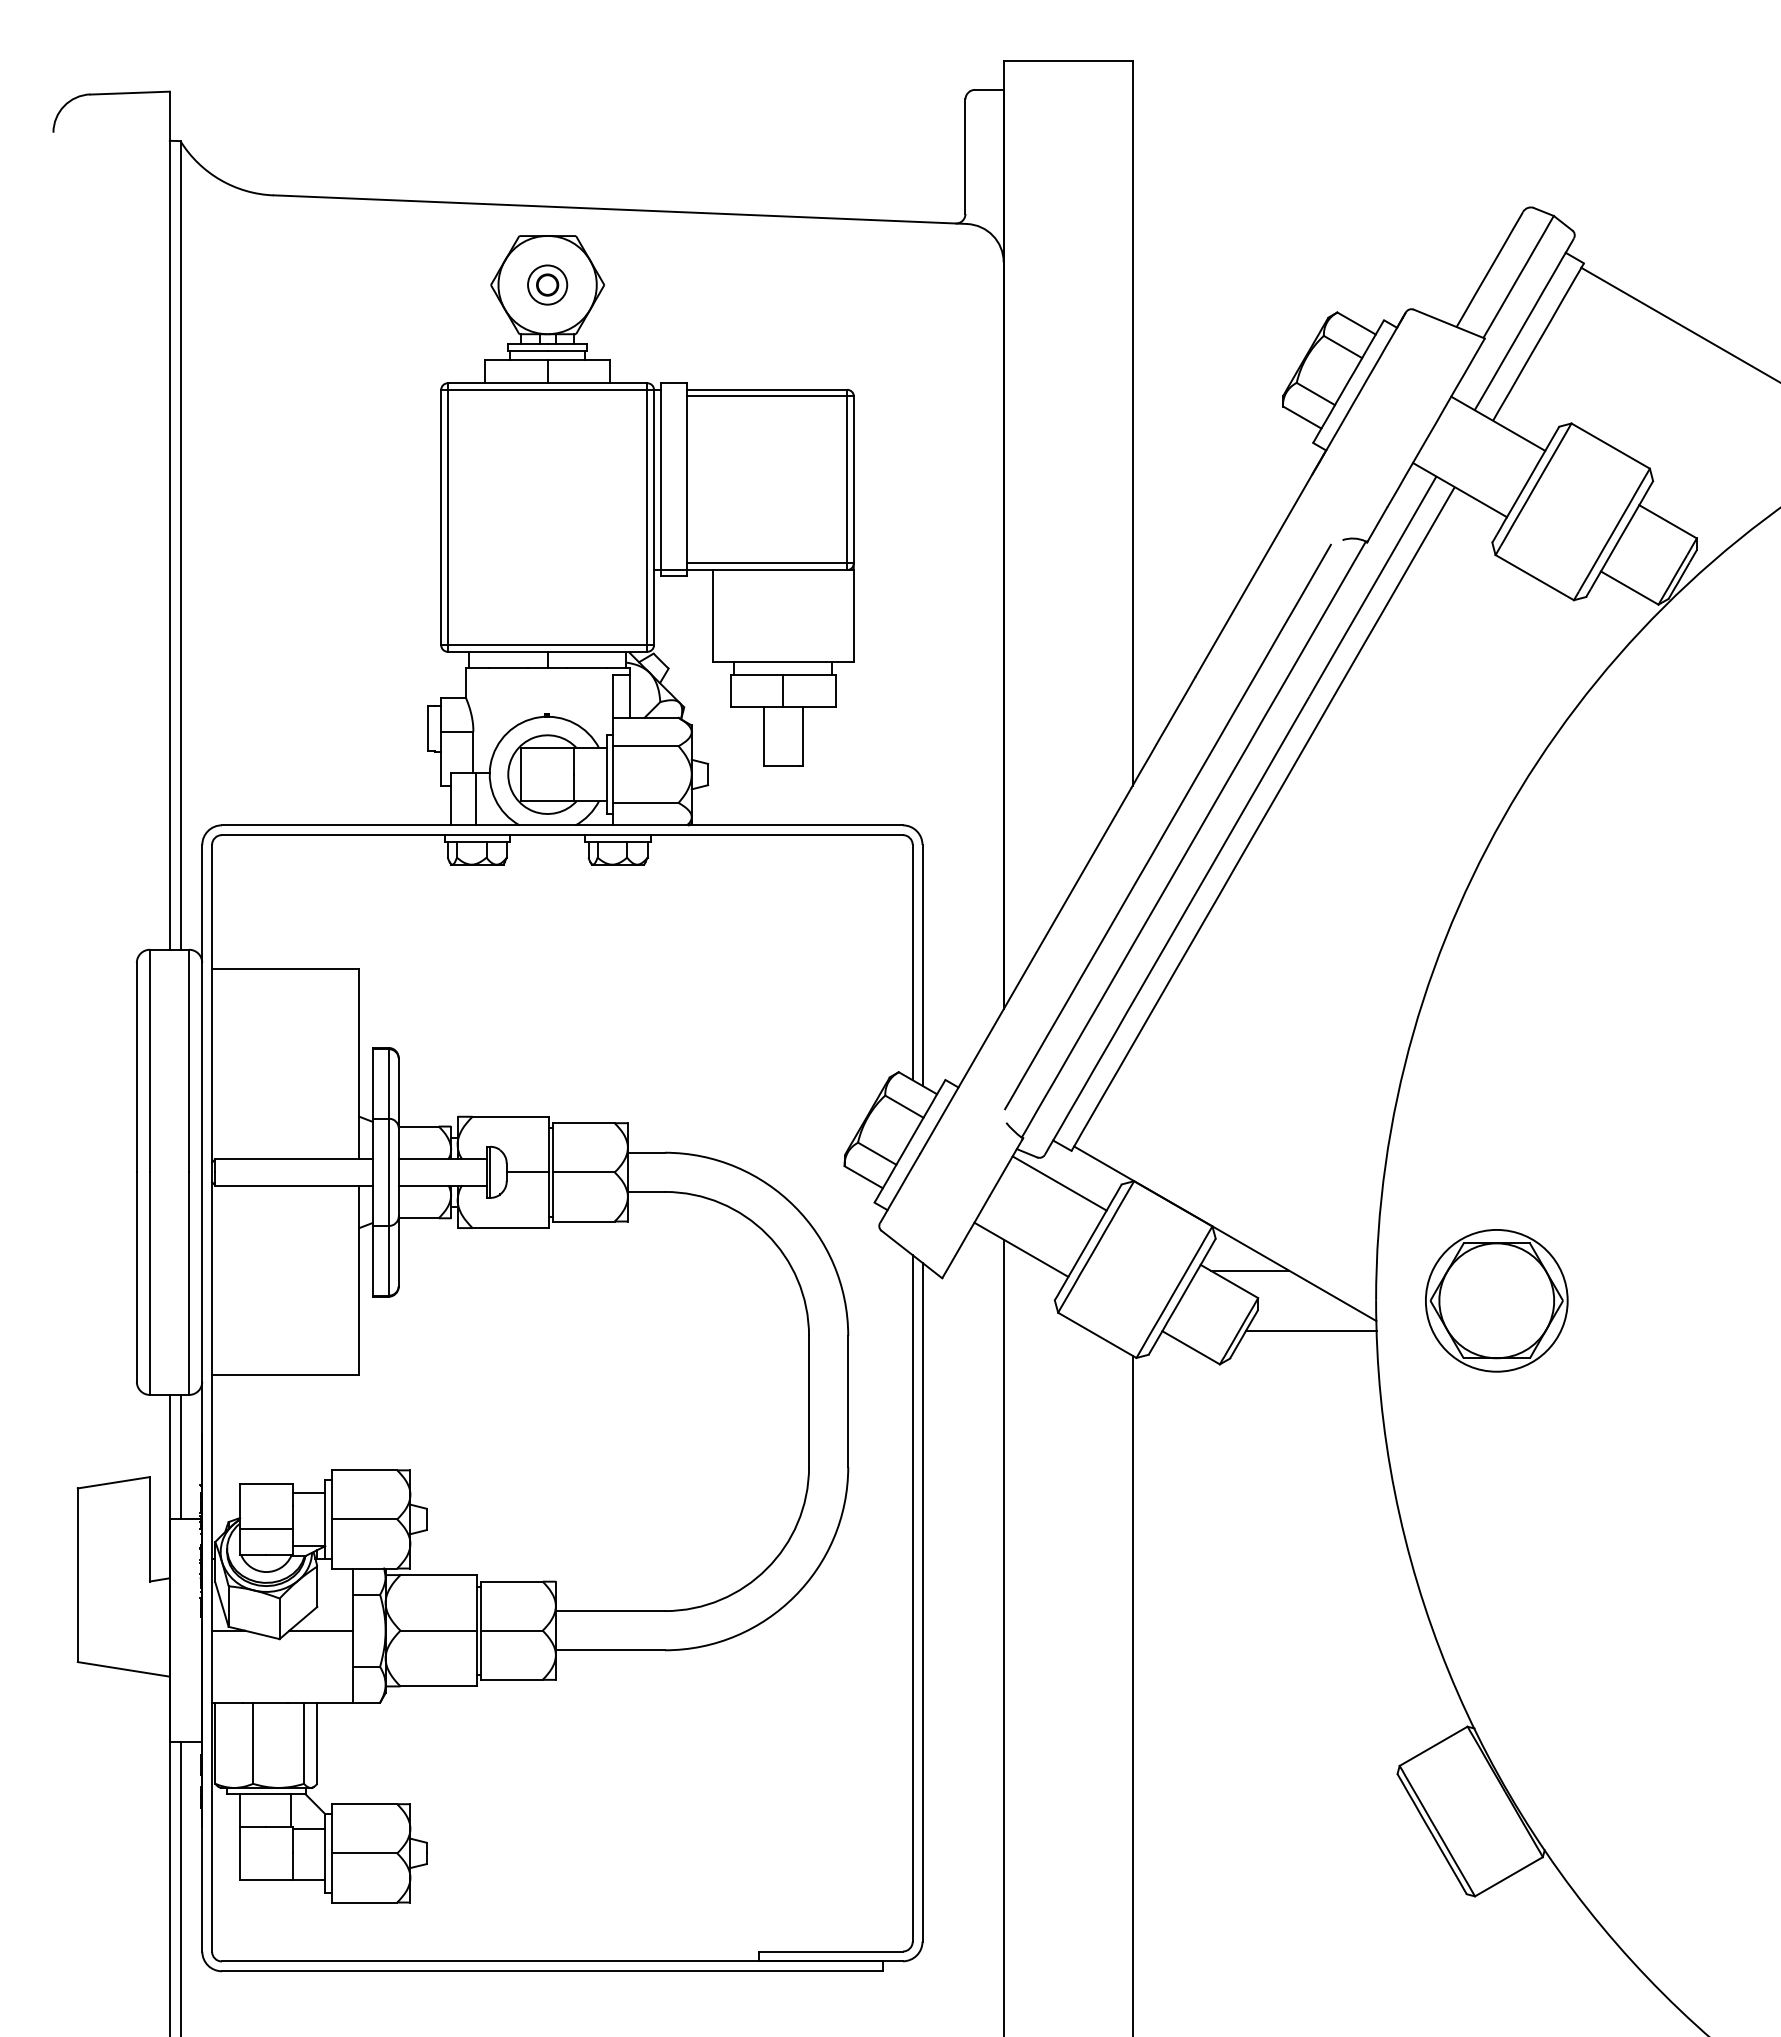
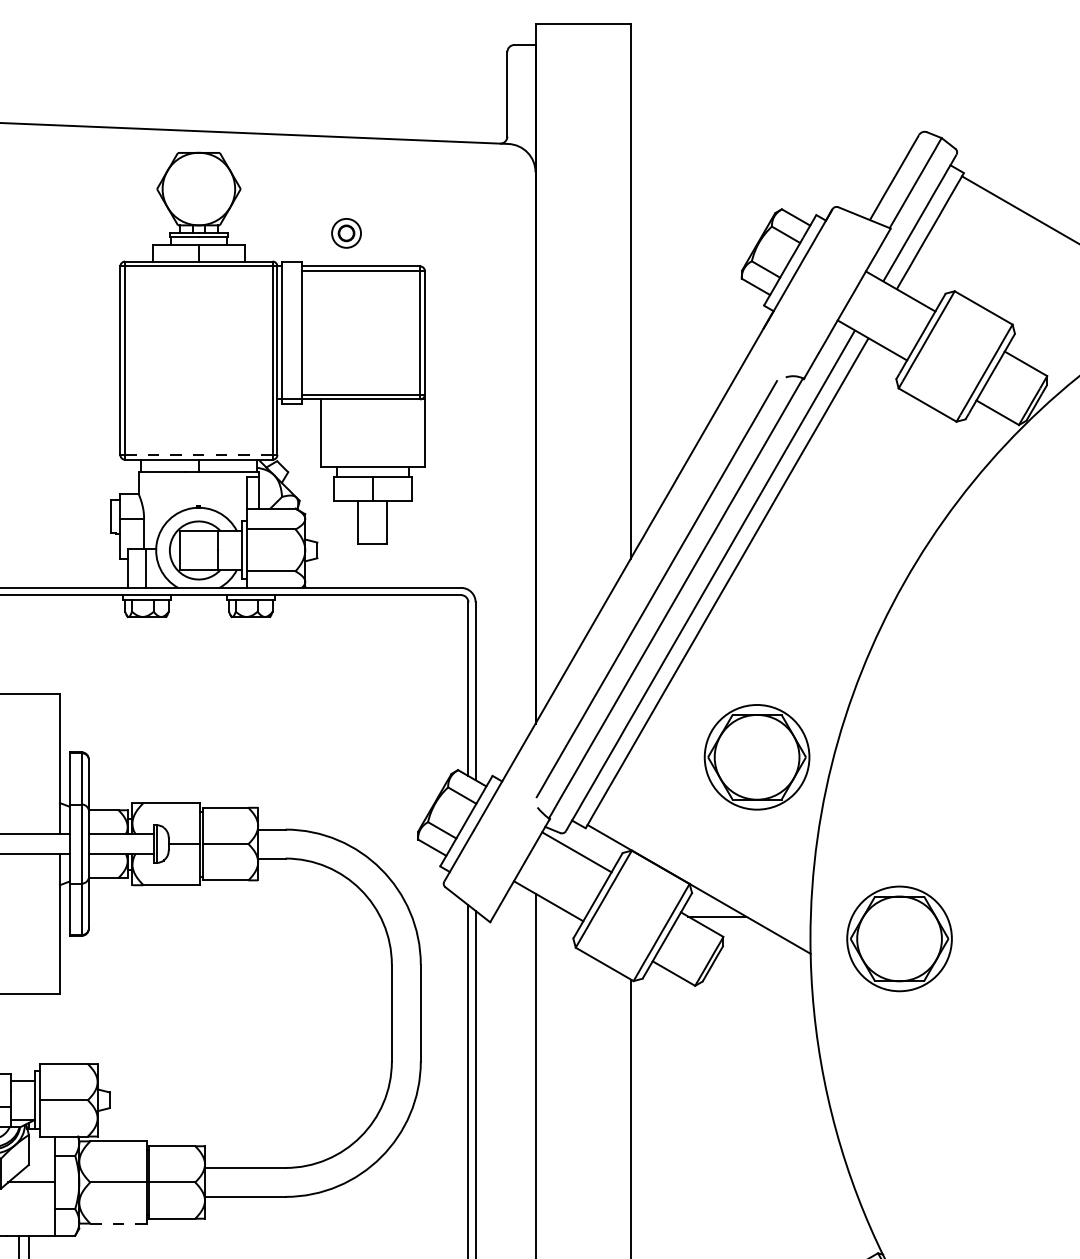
part: (547, 284) -> (346, 232), moved
line: (547, 645) -> (198, 455), solid -> dashed
part: (1303, 1054) -> (756, 757), added
line: (1311, 1331) -> (762, 961), removed
line: (439, 1686) -> (119, 1223), solid -> dashed

